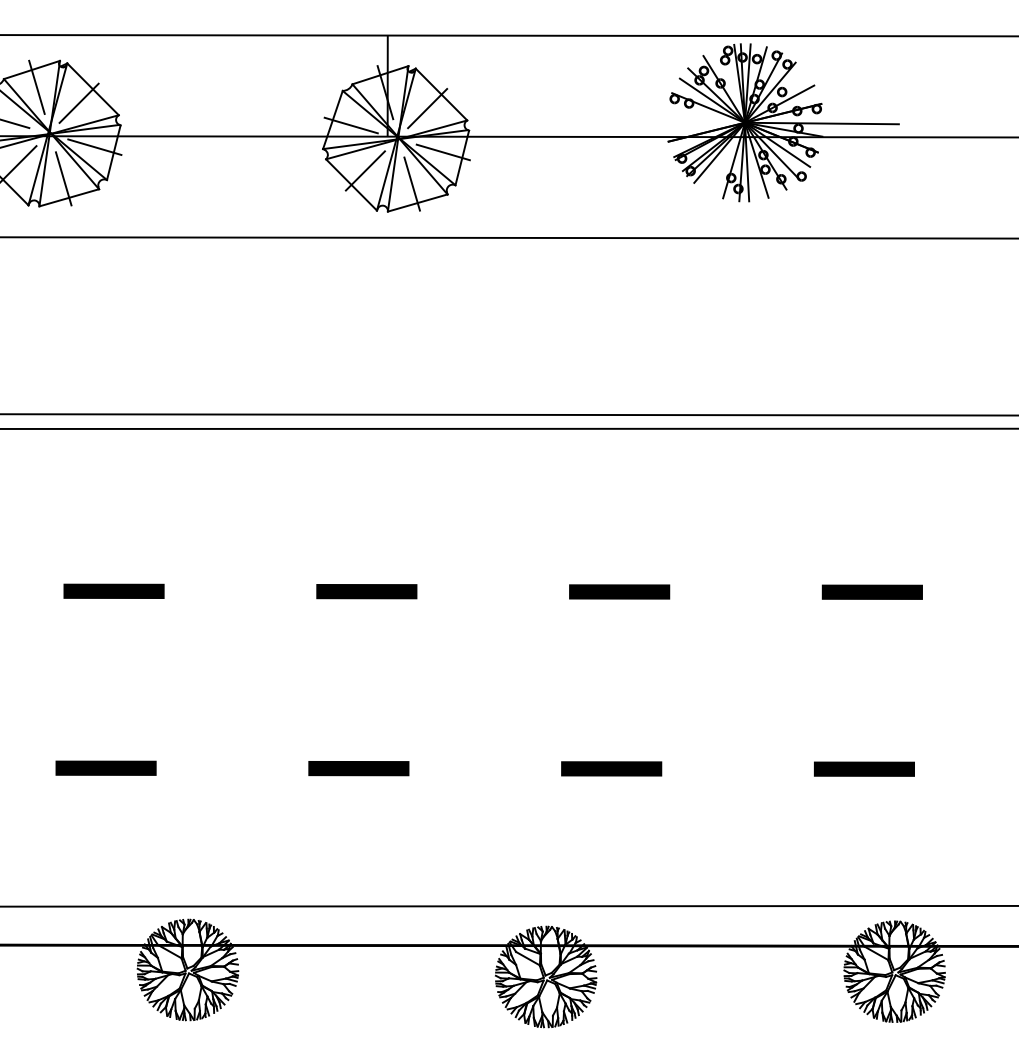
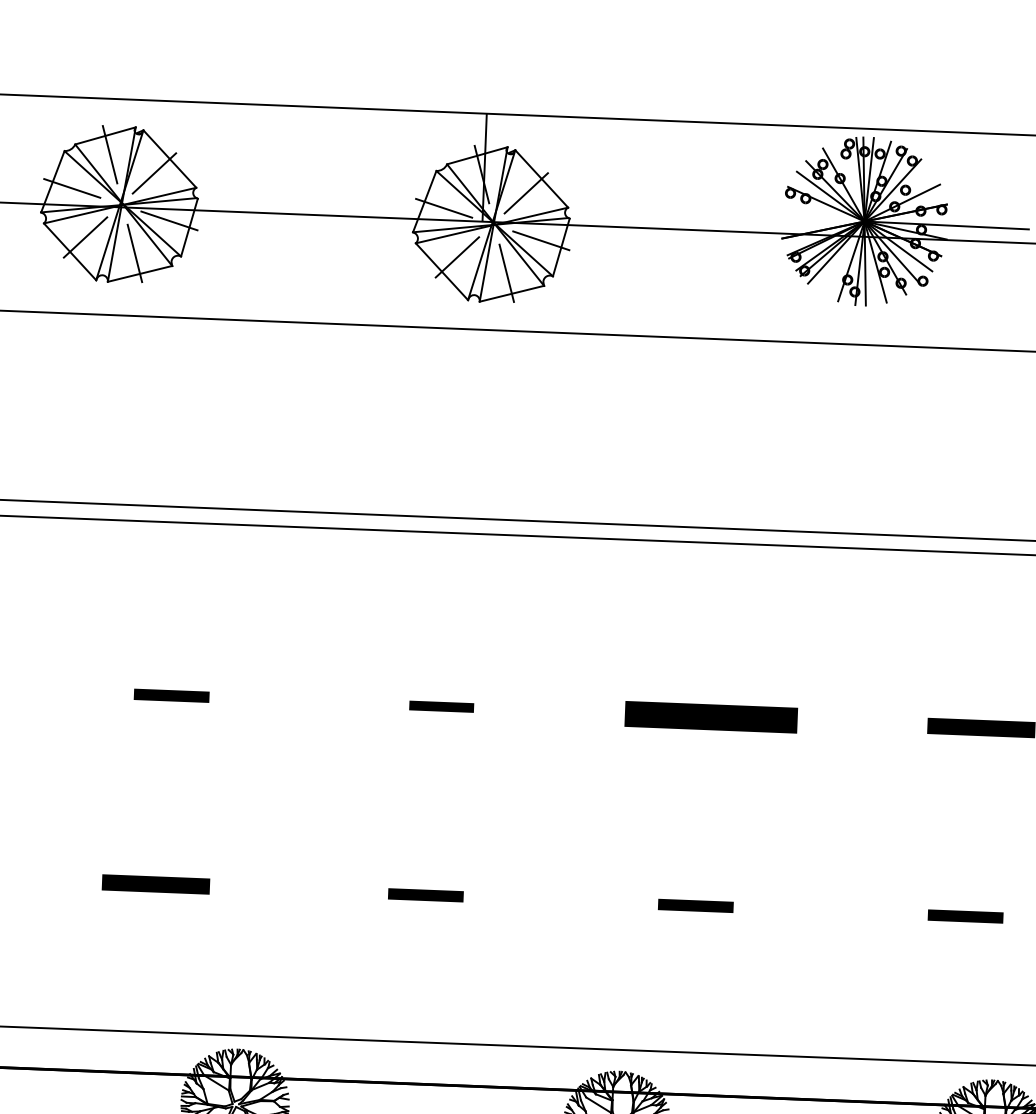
part: (113, 590) -> (171, 695), size x0.7
part: (366, 591) -> (441, 706), size x0.6
part: (619, 591) -> (711, 716), size x1.6
part: (358, 768) -> (425, 895), size x0.7
part: (611, 768) -> (695, 905), size x0.7
part: (864, 768) -> (965, 915), size x0.7

